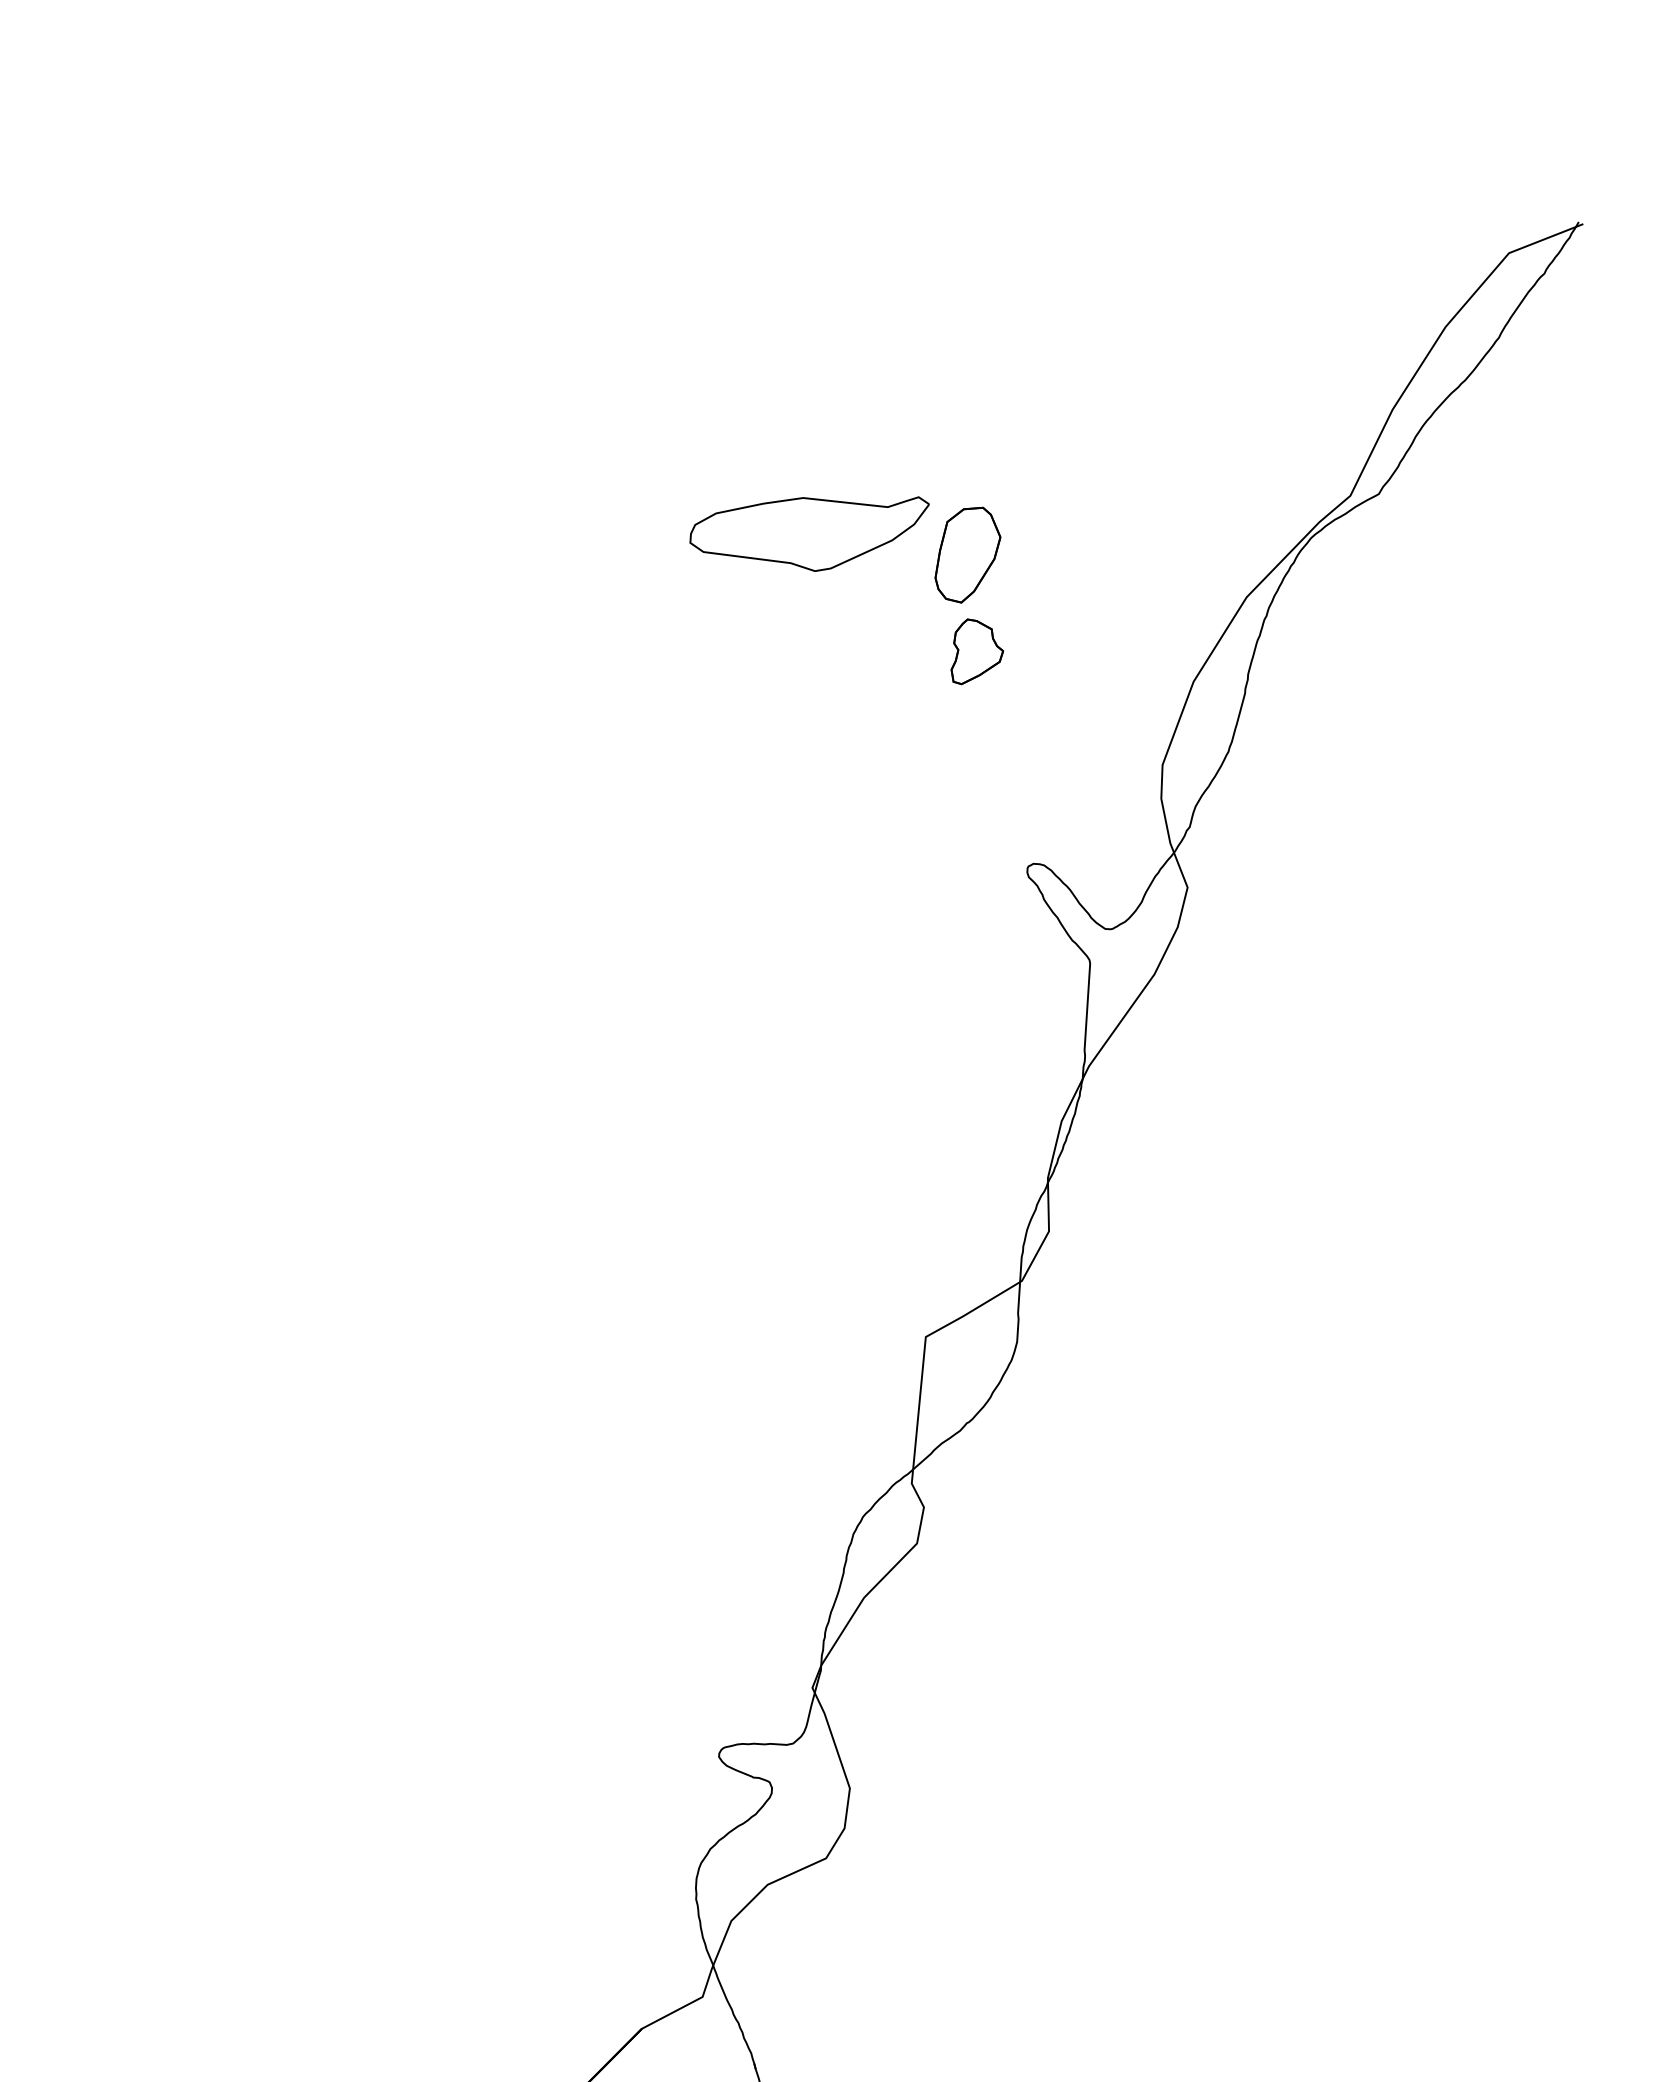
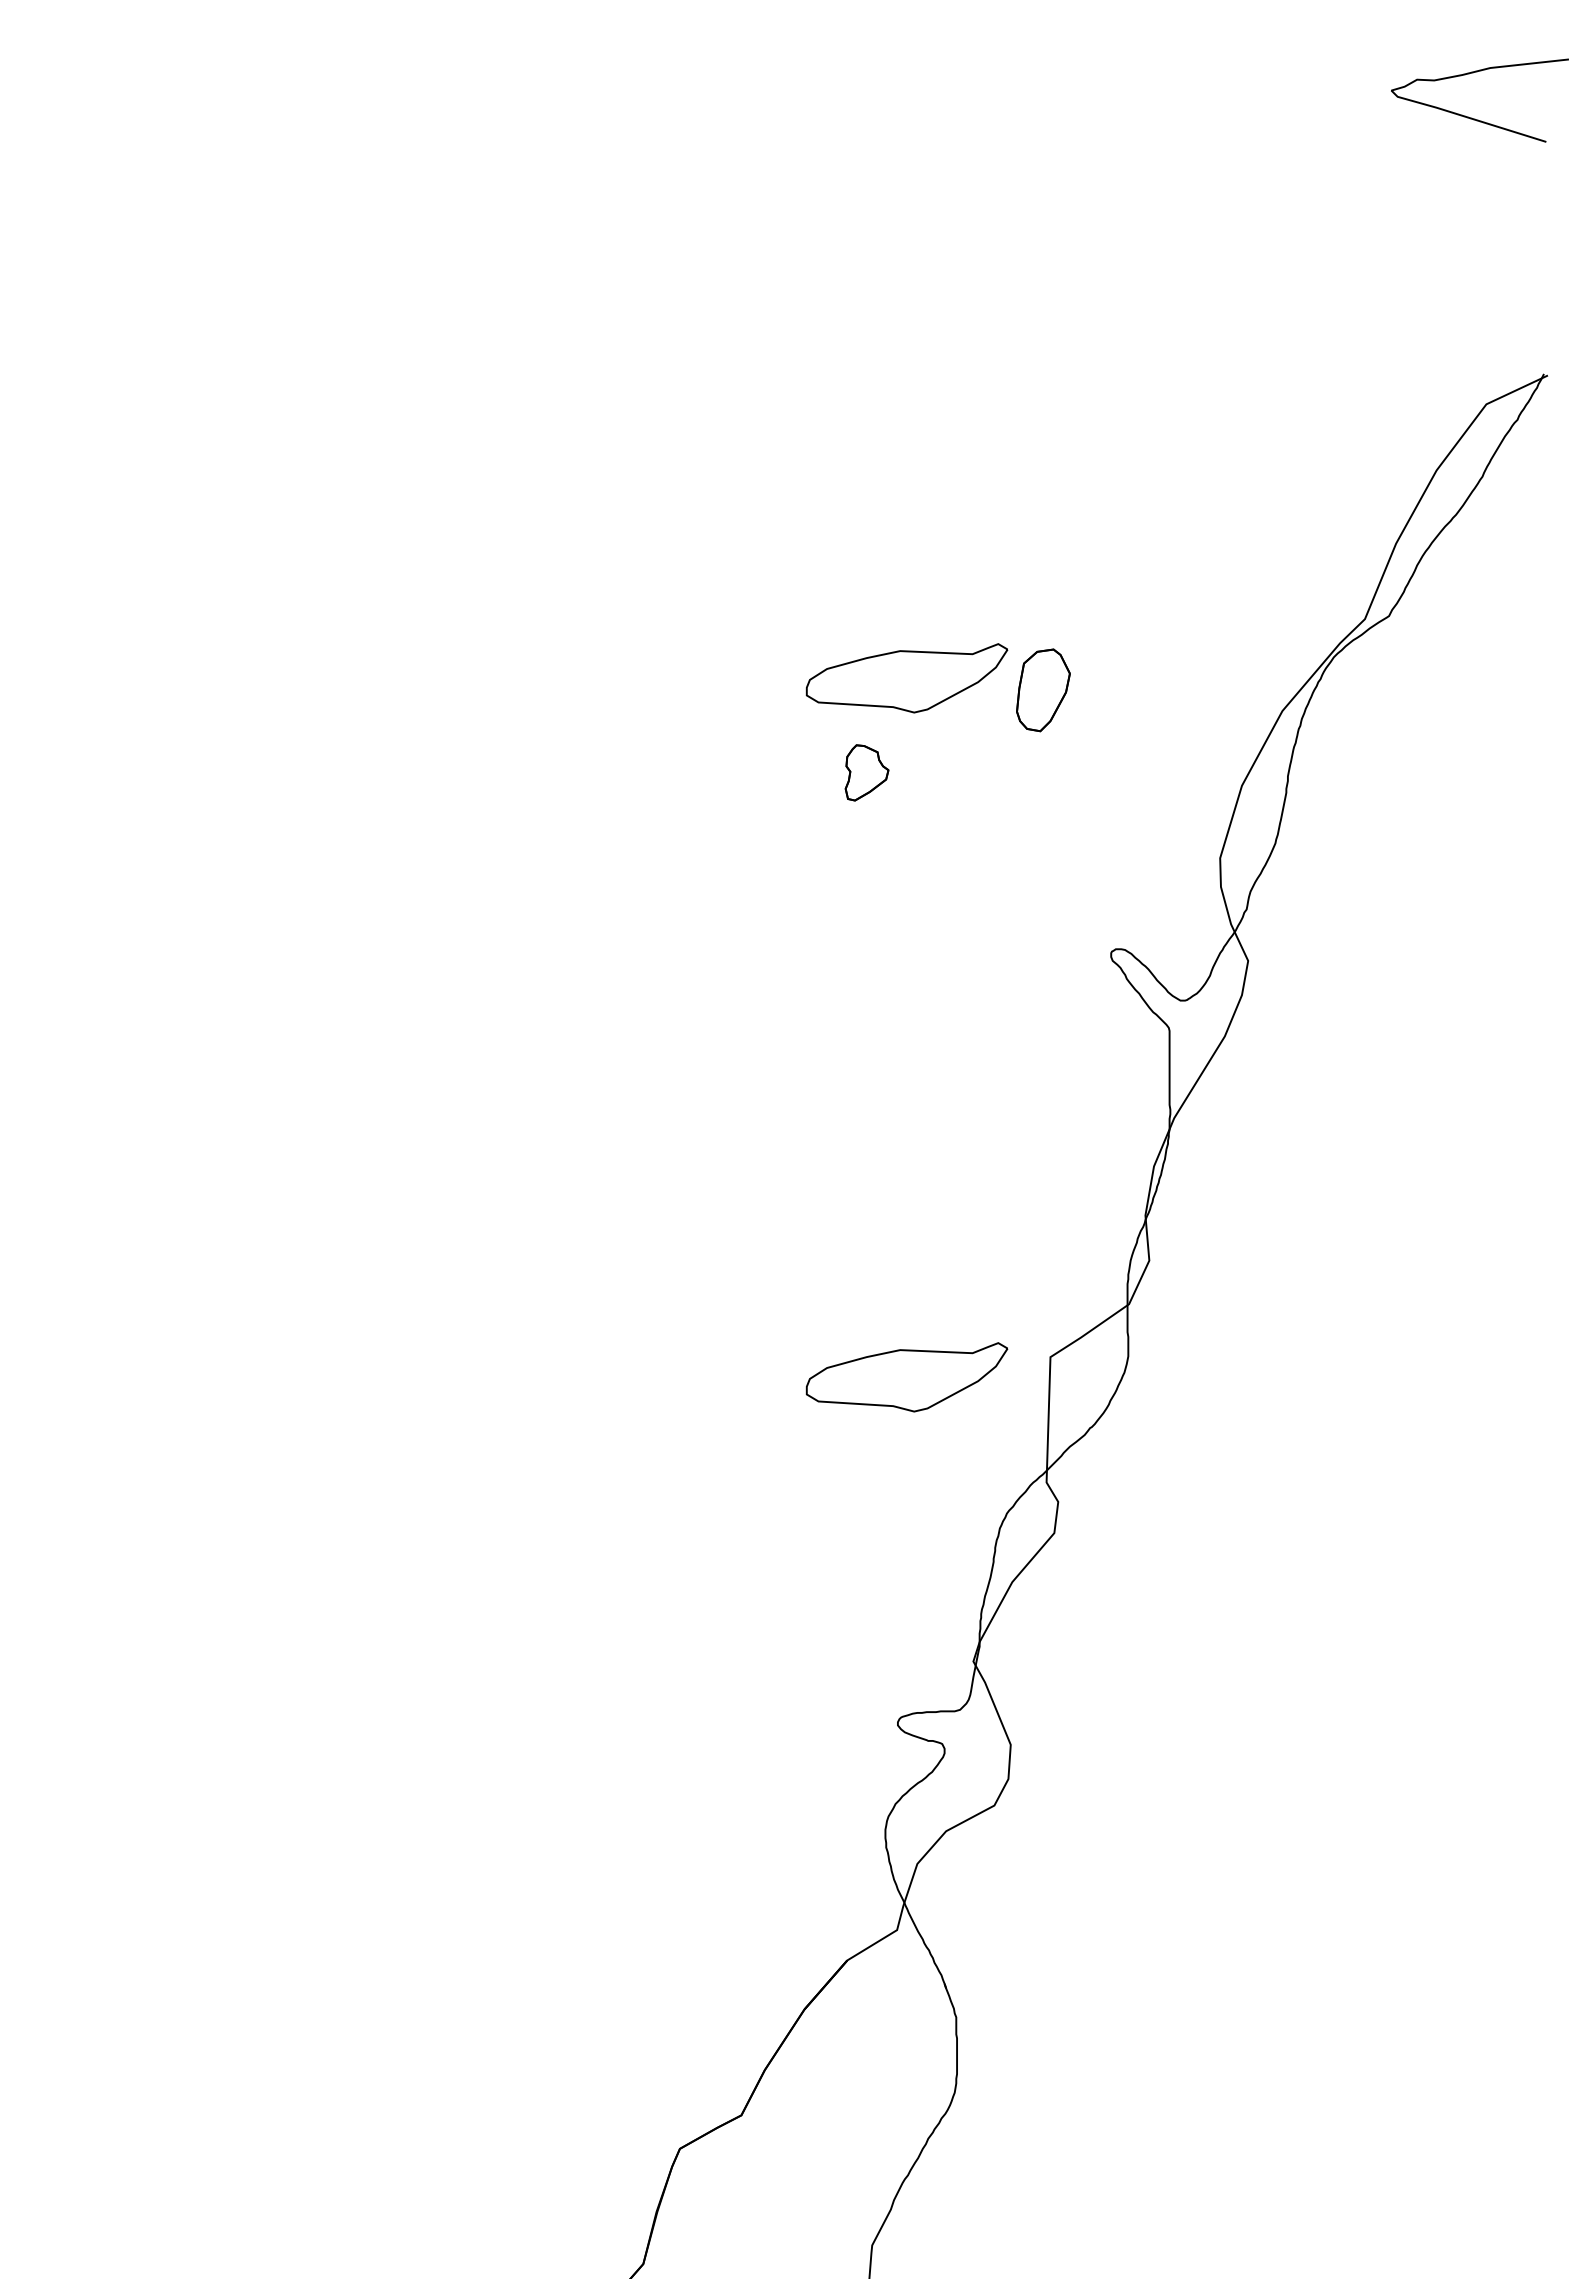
part: (977, 652) -> (866, 772), moved
part: (755, 1349) -> (906, 1377), added

